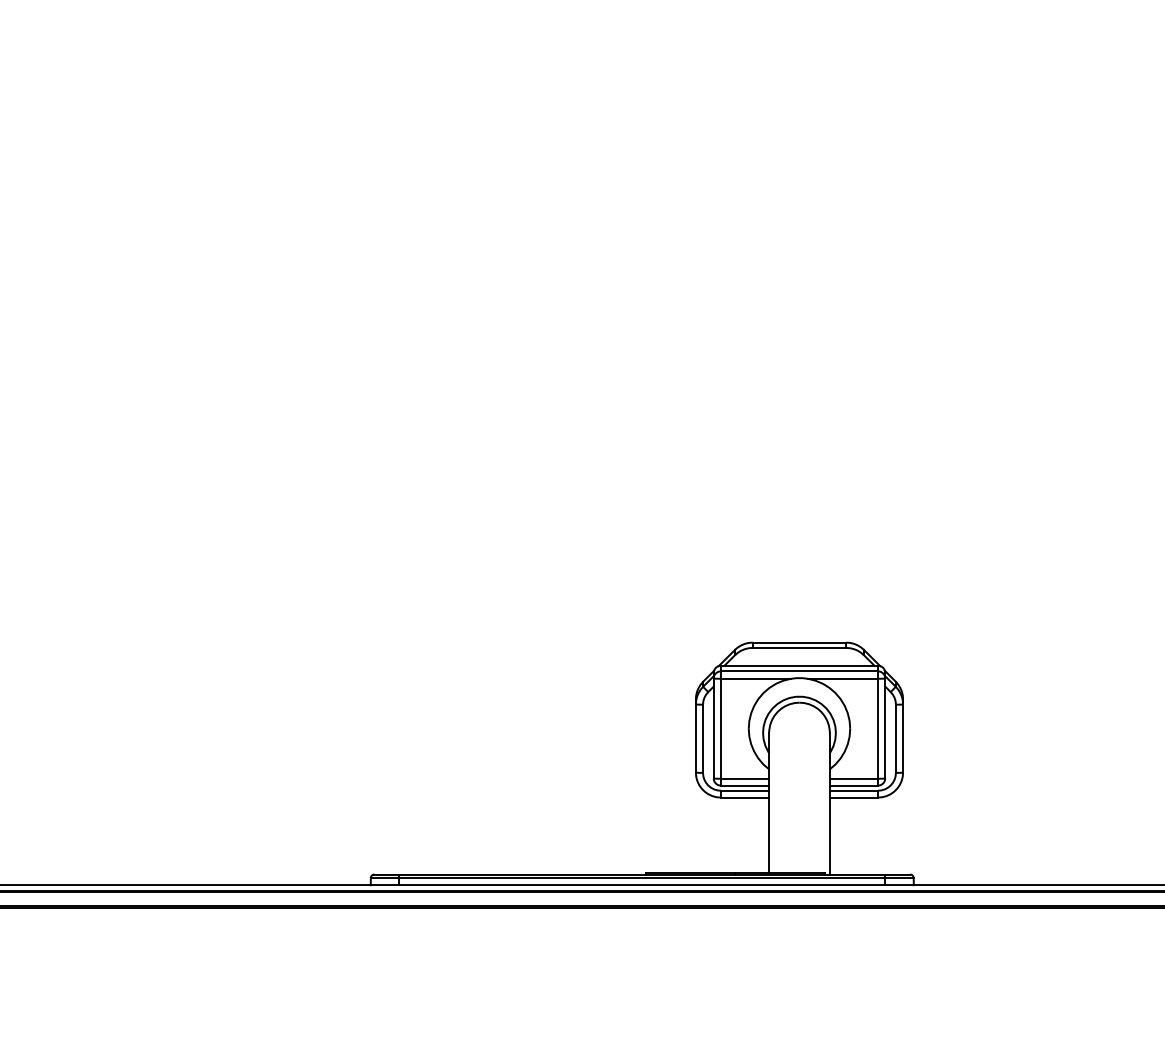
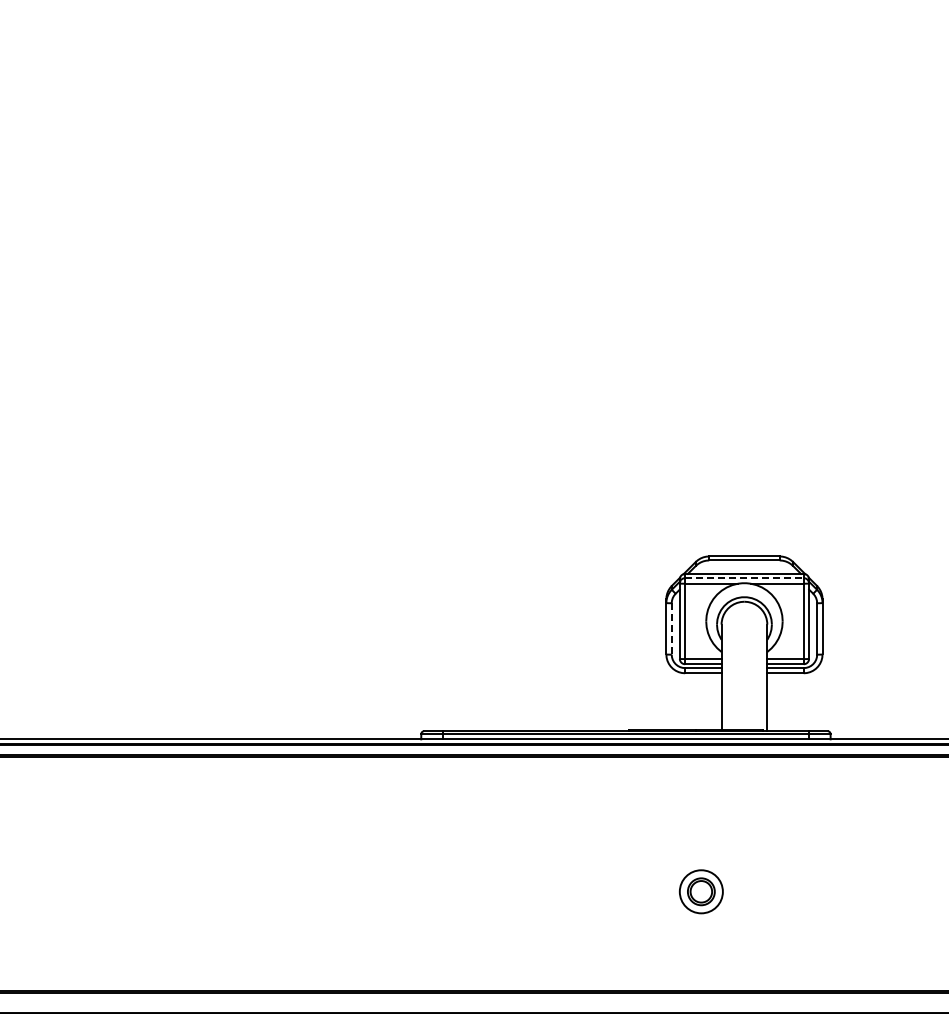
line: (799, 671) -> (744, 578), solid -> dashed
line: (702, 738) -> (671, 628), solid -> dashed

